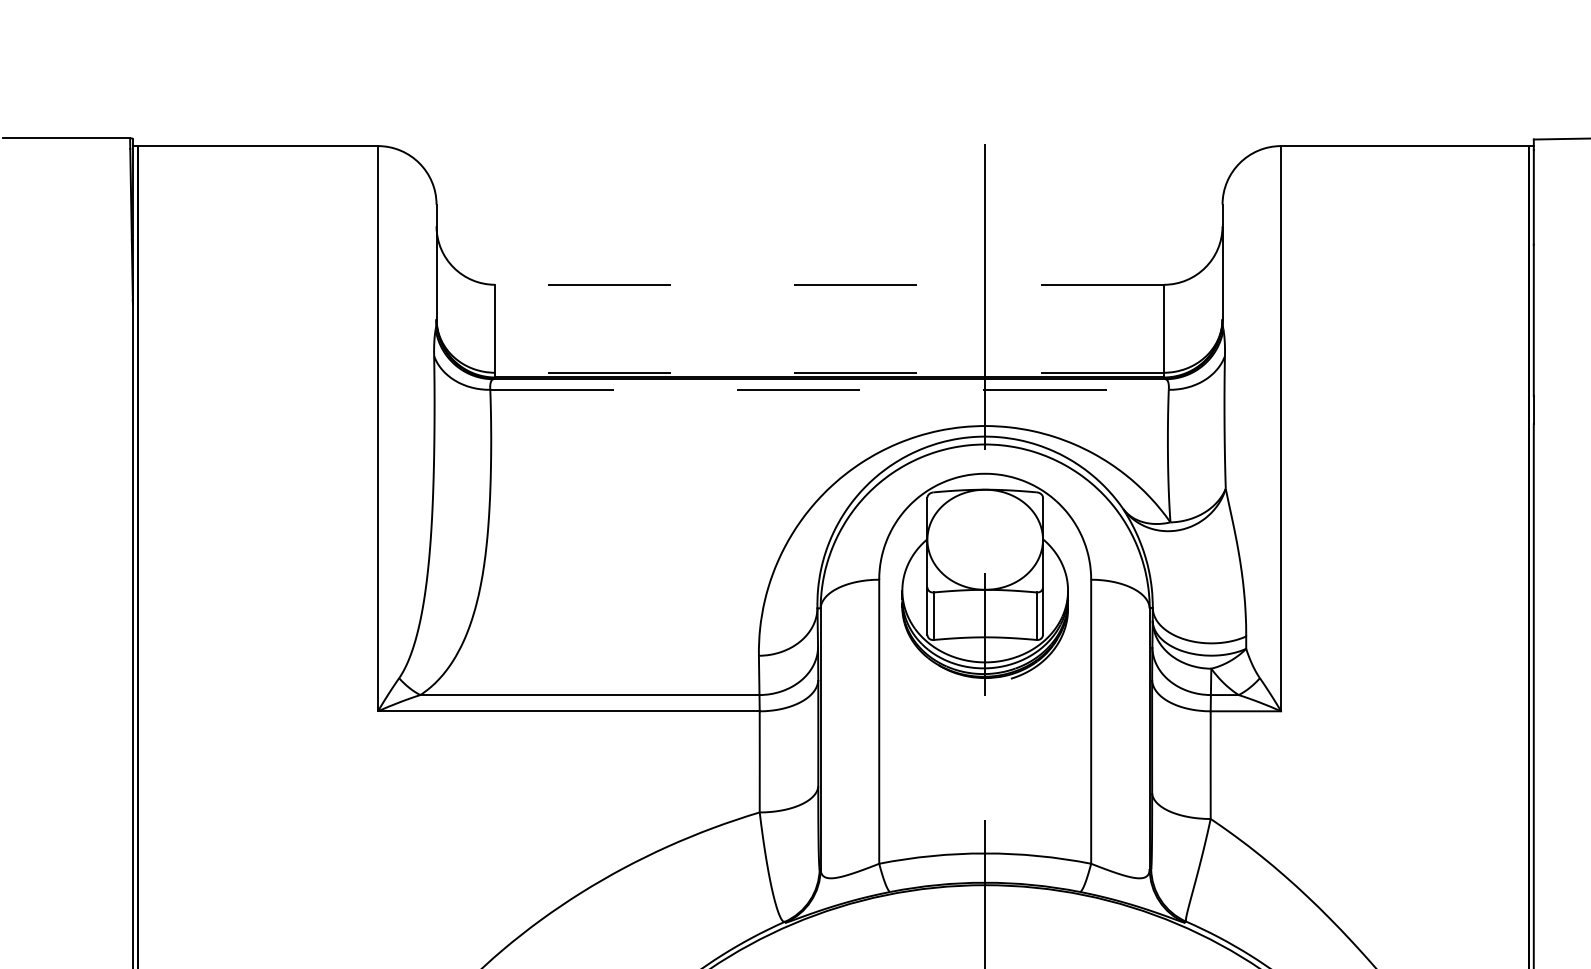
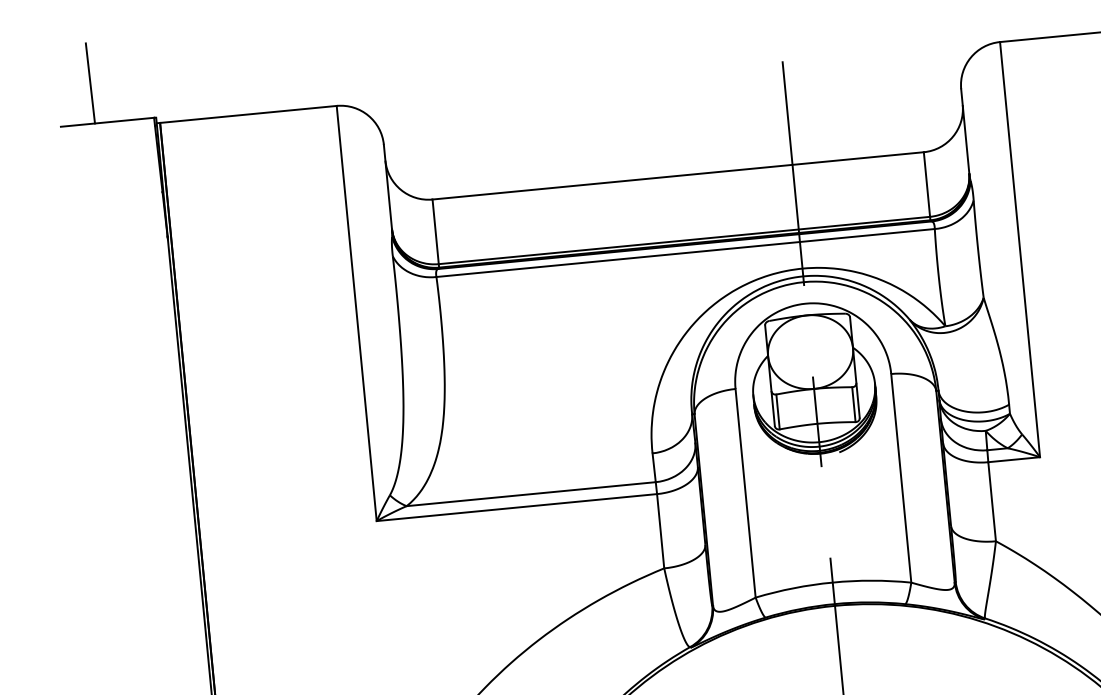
line: (48, 83) -> (90, 83), added
line: (829, 284) -> (678, 175), dashed -> solid
line: (829, 372) -> (684, 240), dashed -> solid
line: (830, 389) -> (686, 252), dashed -> solid

